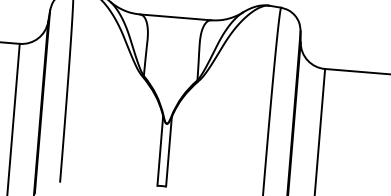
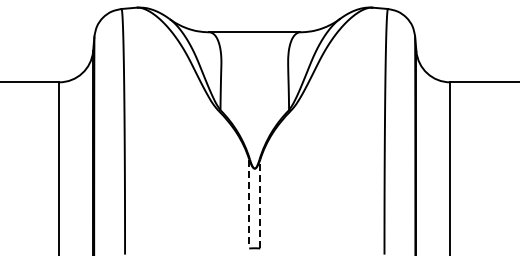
line: (160, 151) -> (249, 204), solid -> dashed
line: (169, 151) -> (260, 203), solid -> dashed

